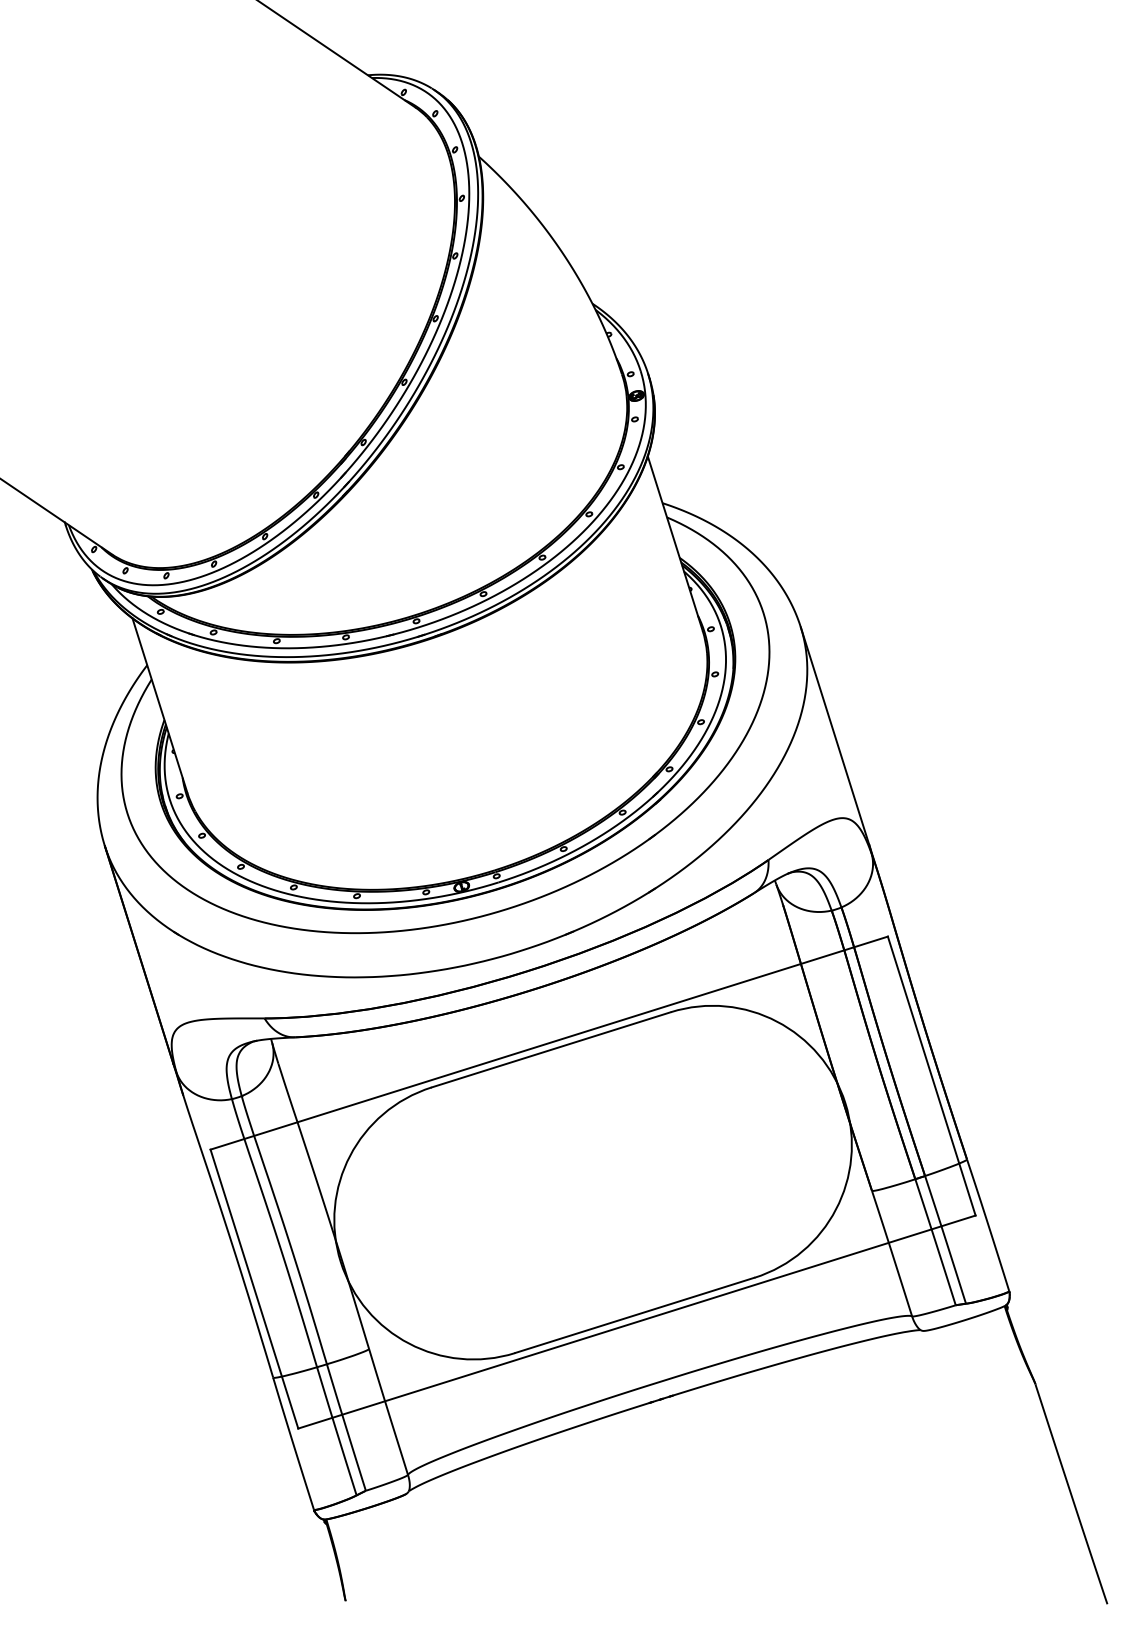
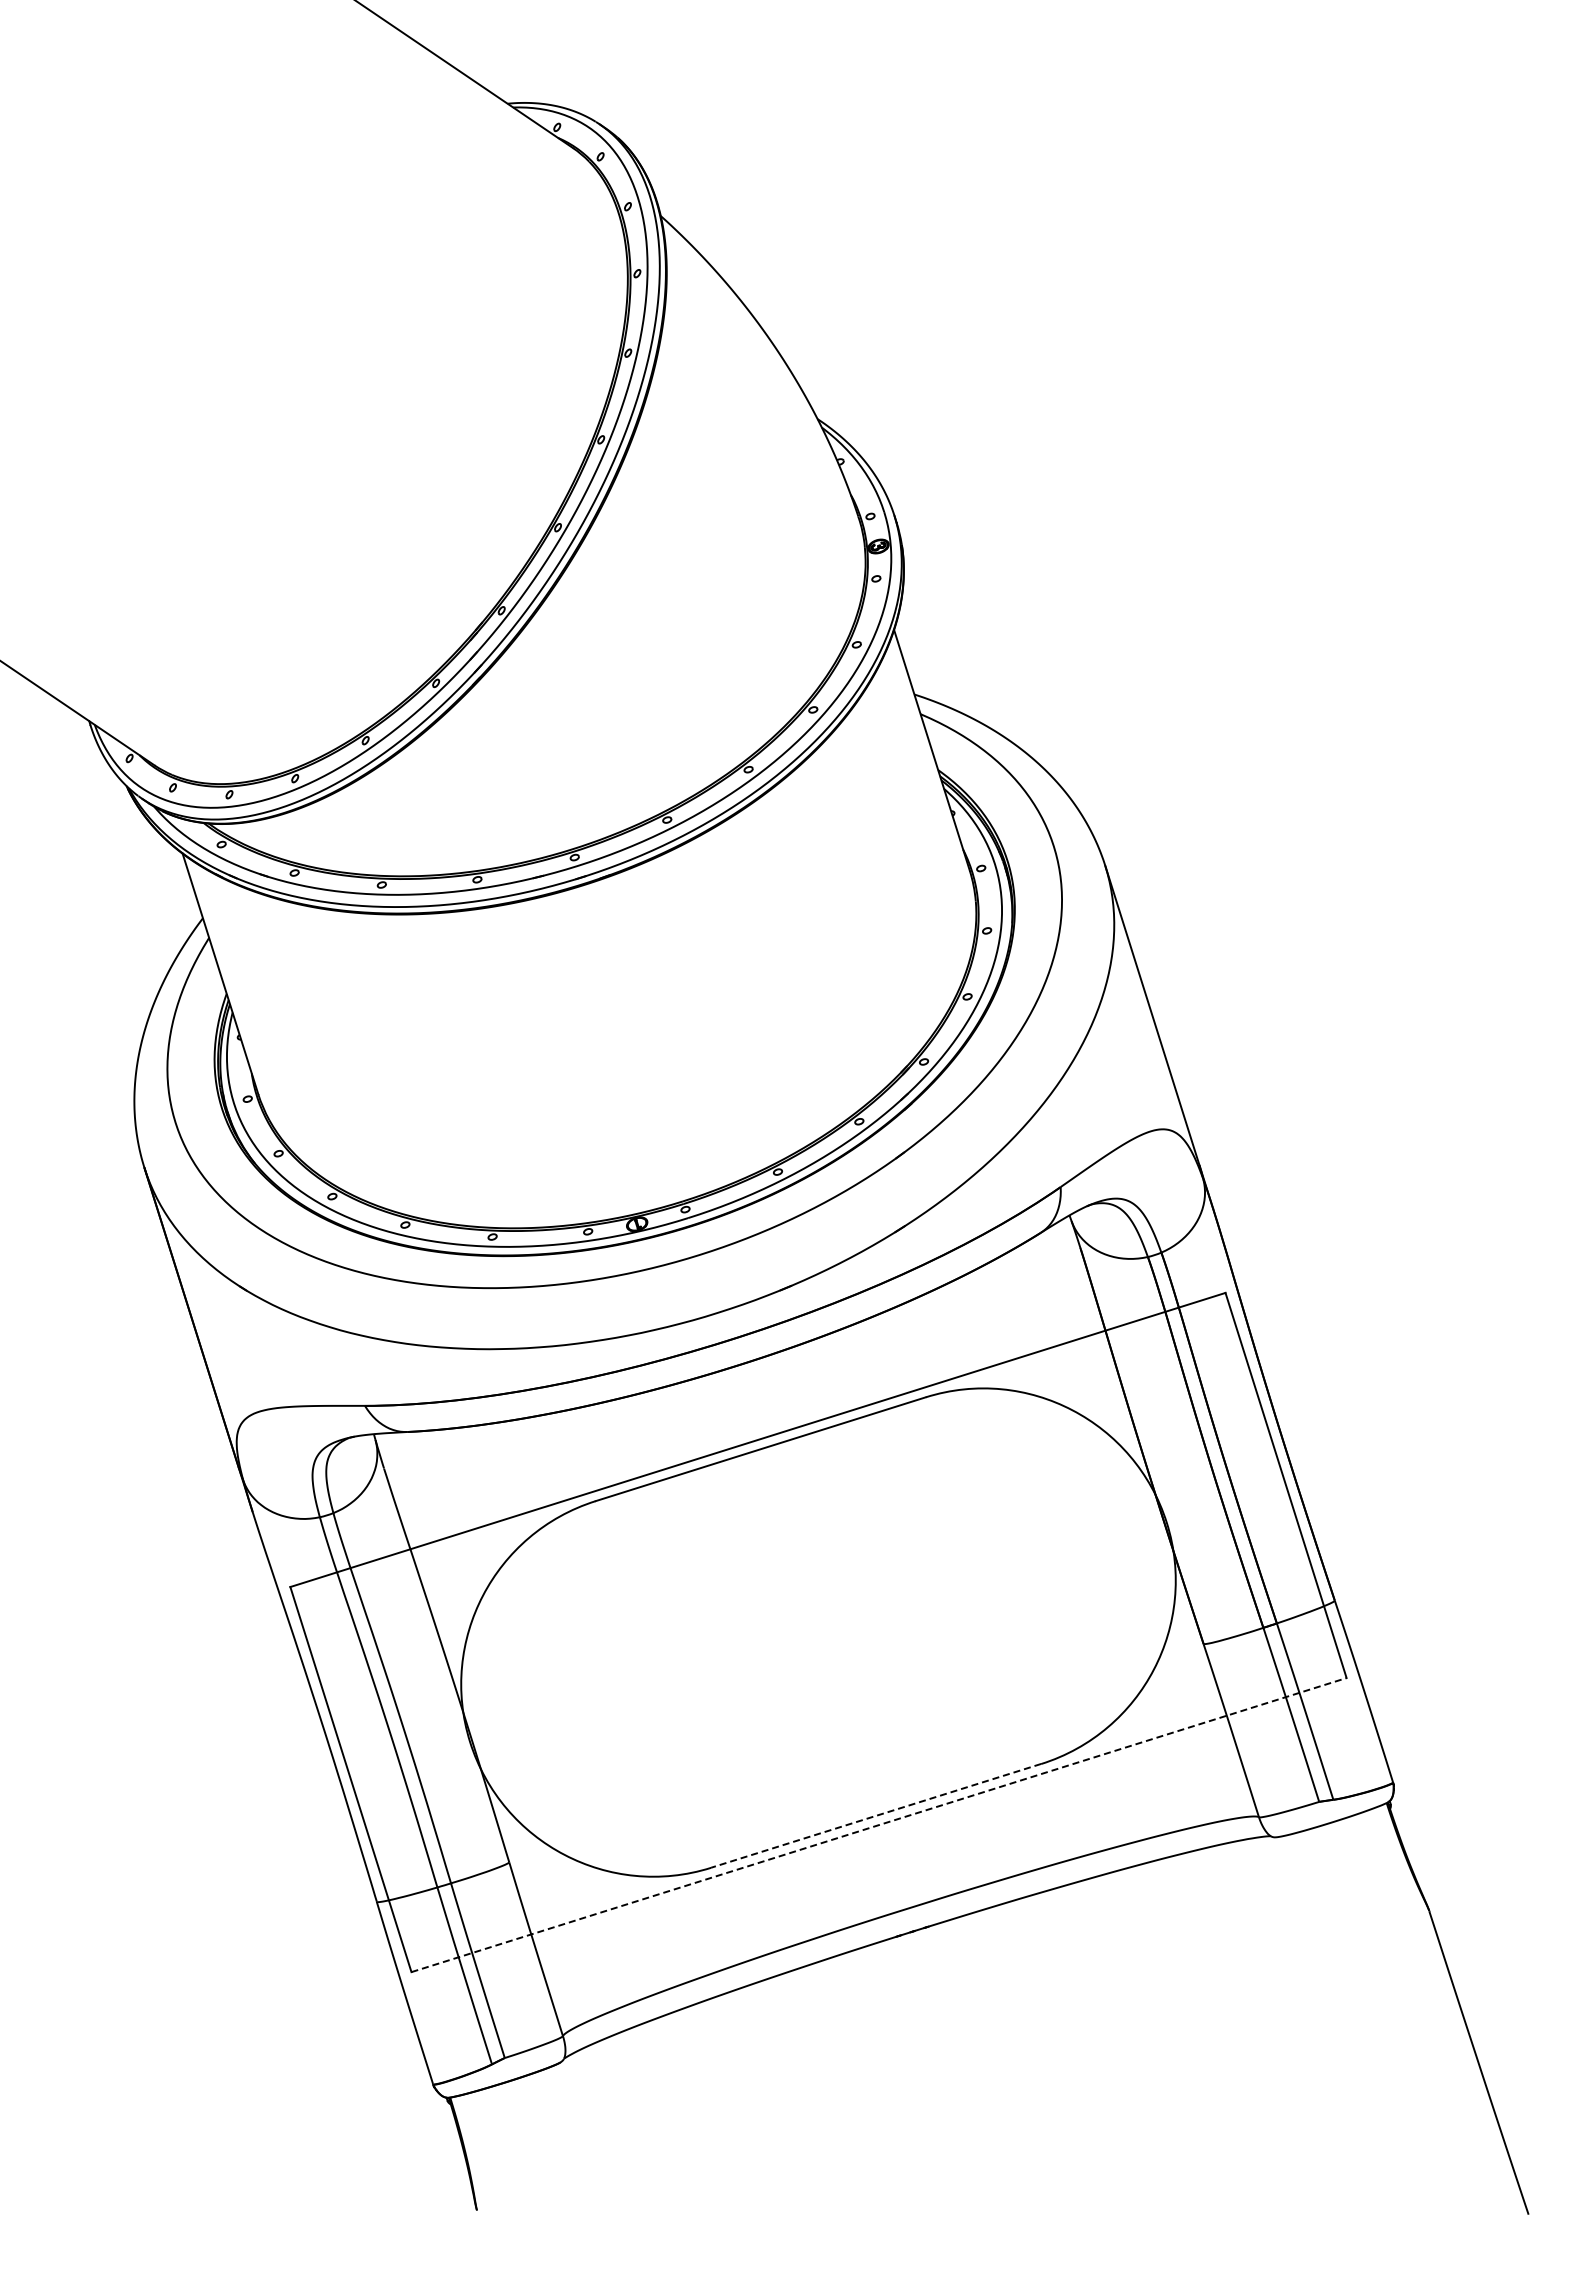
line: (635, 1315) -> (876, 1815), solid -> dashed
line: (637, 1321) -> (879, 1824), solid -> dashed

